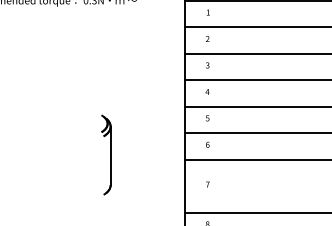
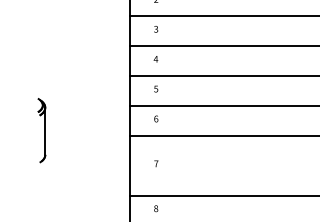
part: (106, 155) -> (41, 130), size x0.71

